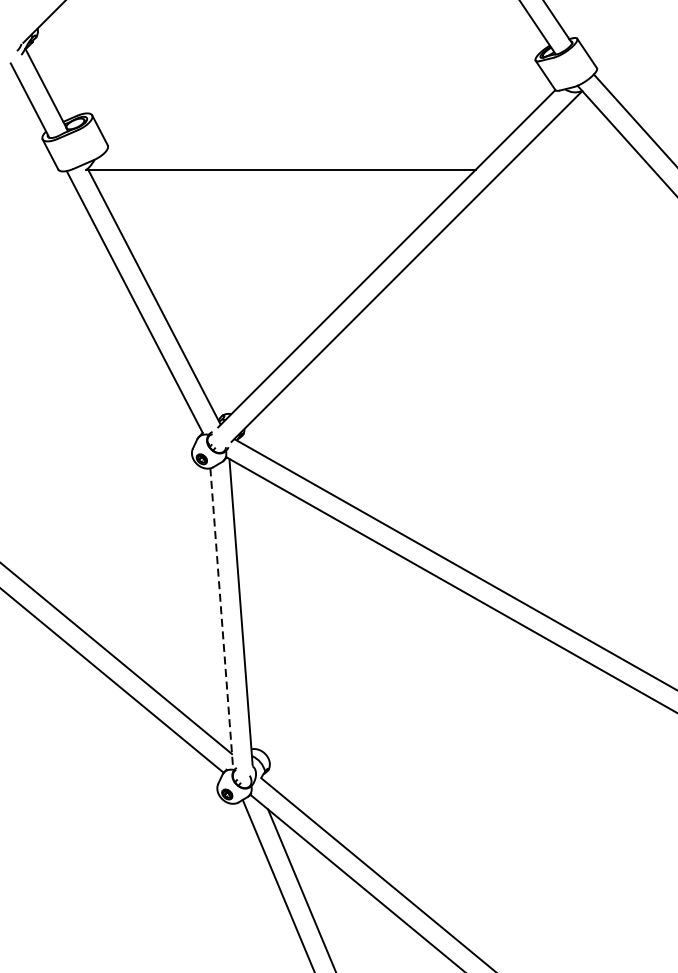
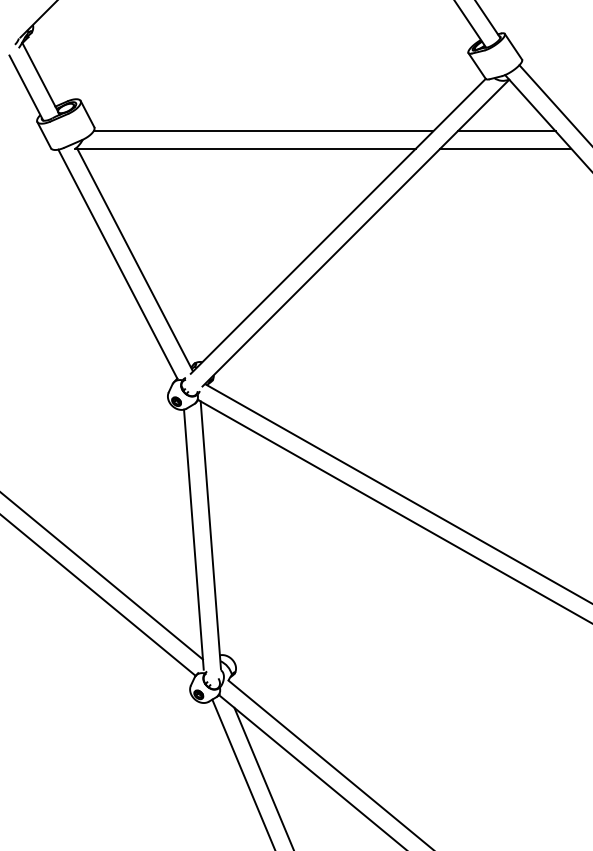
line: (301, 150) -> (263, 131), added
line: (579, 150) -> (506, 131), added
line: (577, 169) -> (505, 148), added
line: (221, 618) -> (193, 540), dashed -> solid

